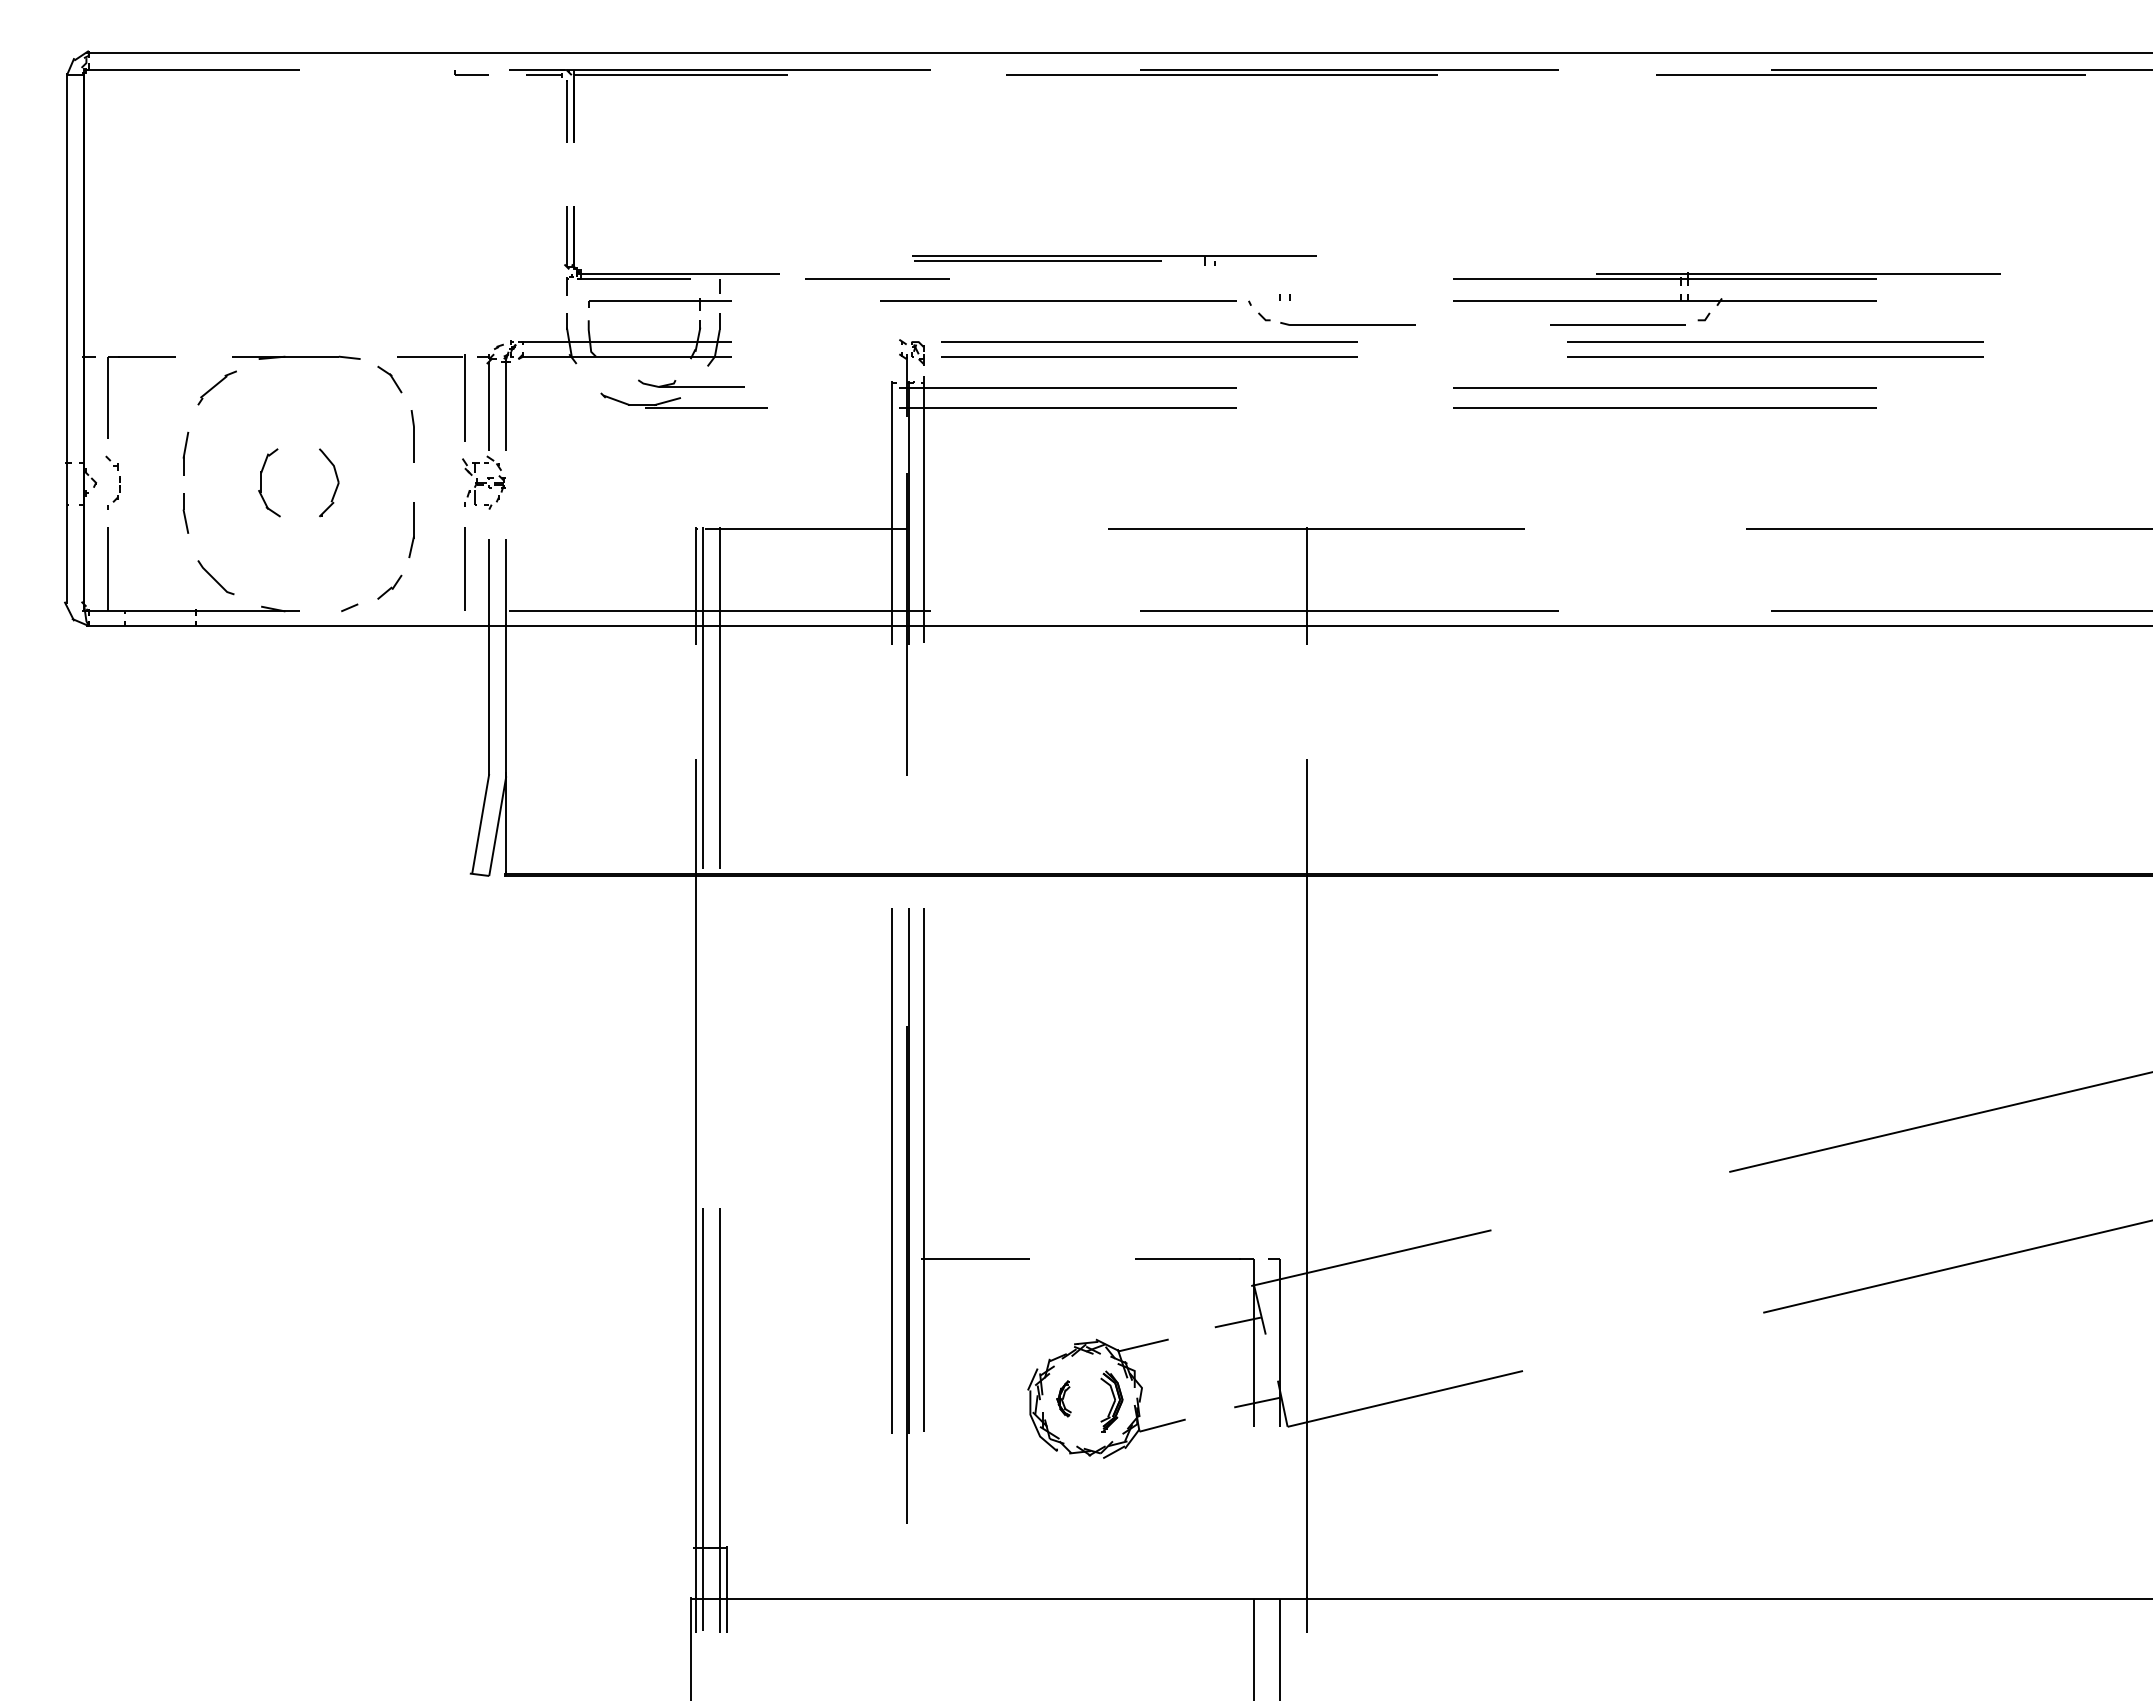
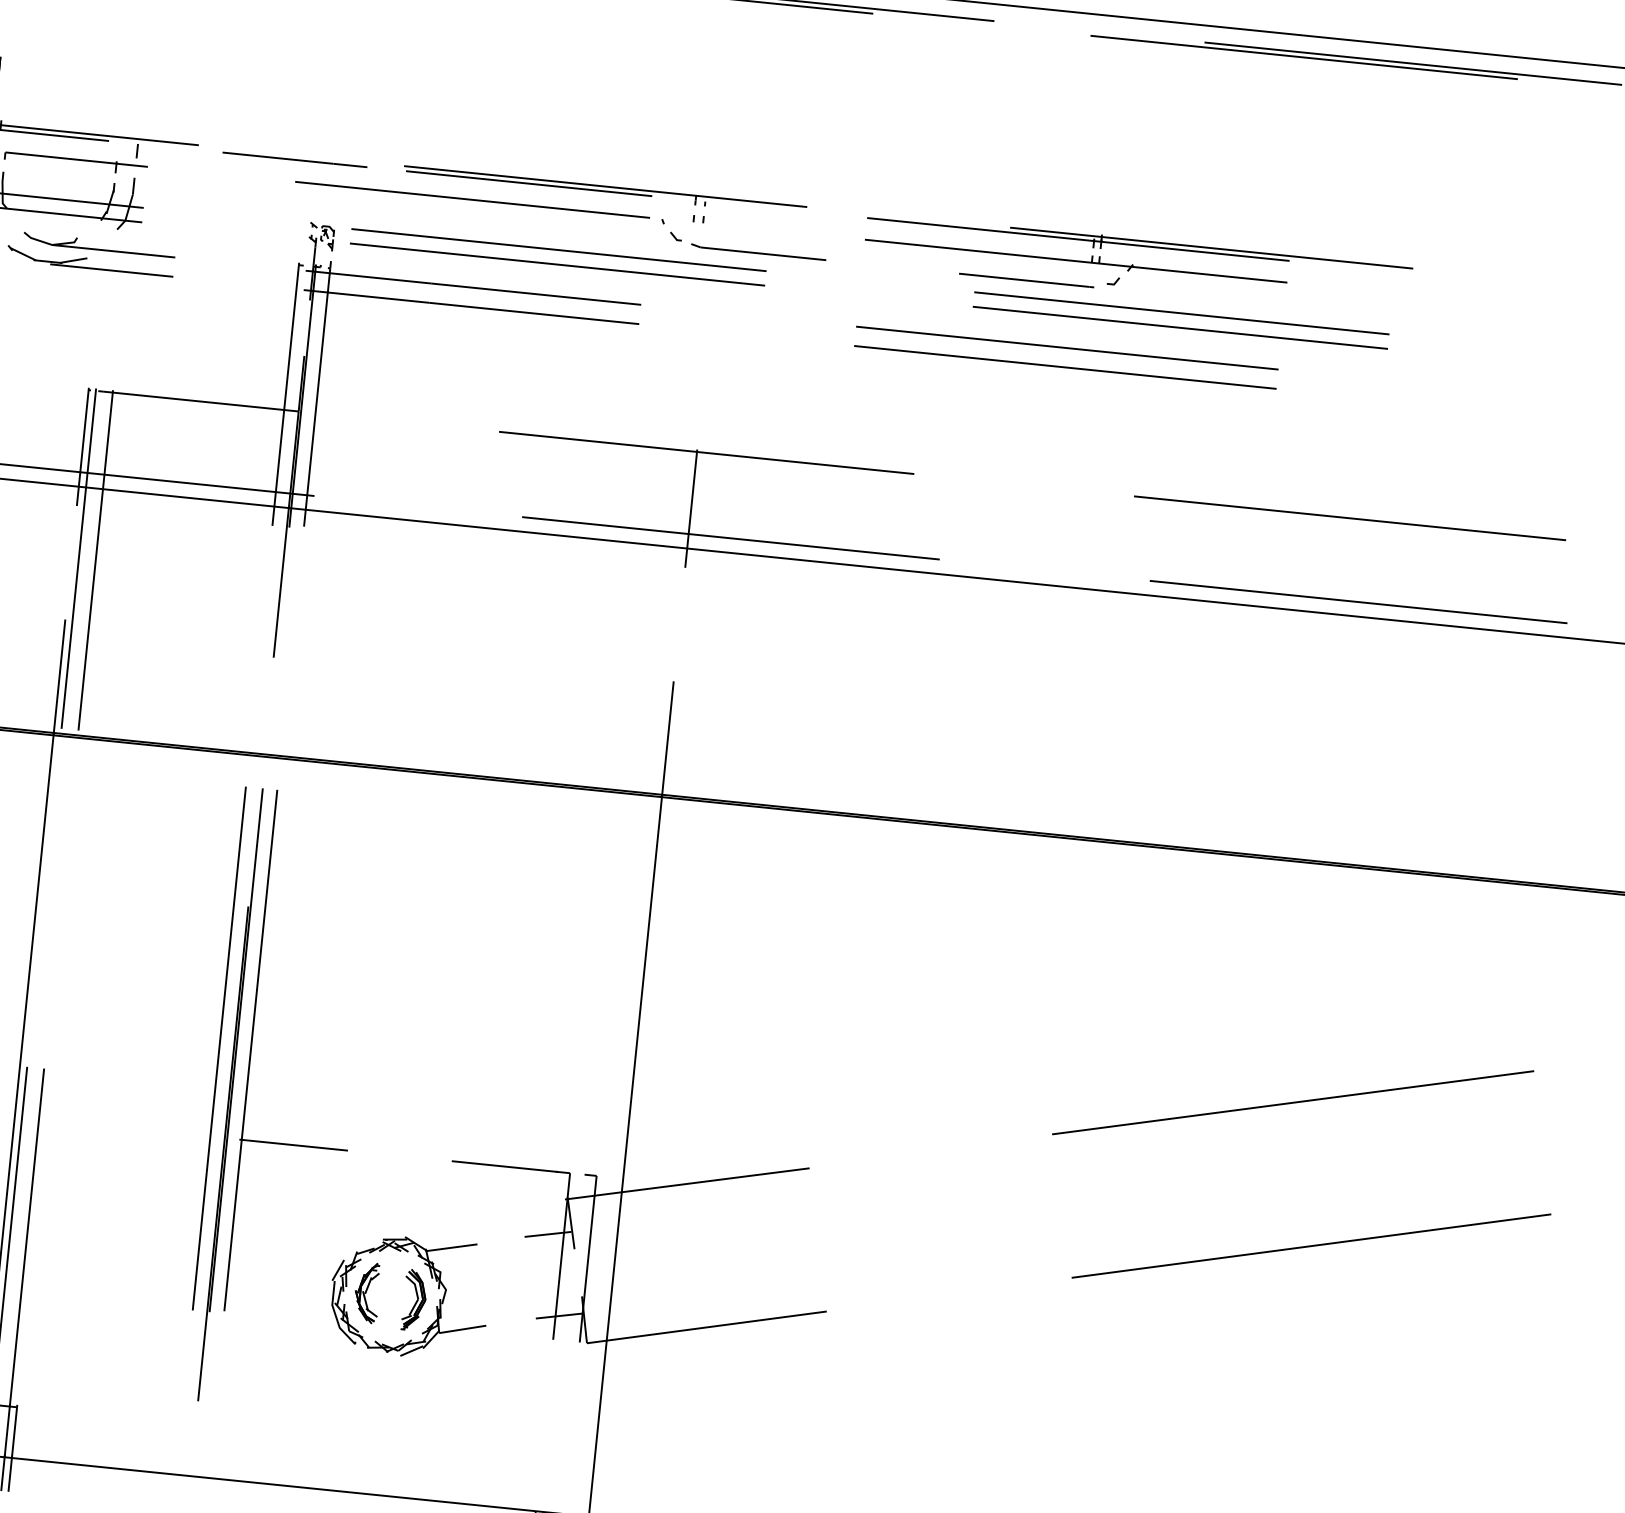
part: (1114, 260) -> (605, 190), moved
part: (691, 383) -> (99, 245), size x1.43
part: (1063, 1398) -> (366, 1292), size x1.67

